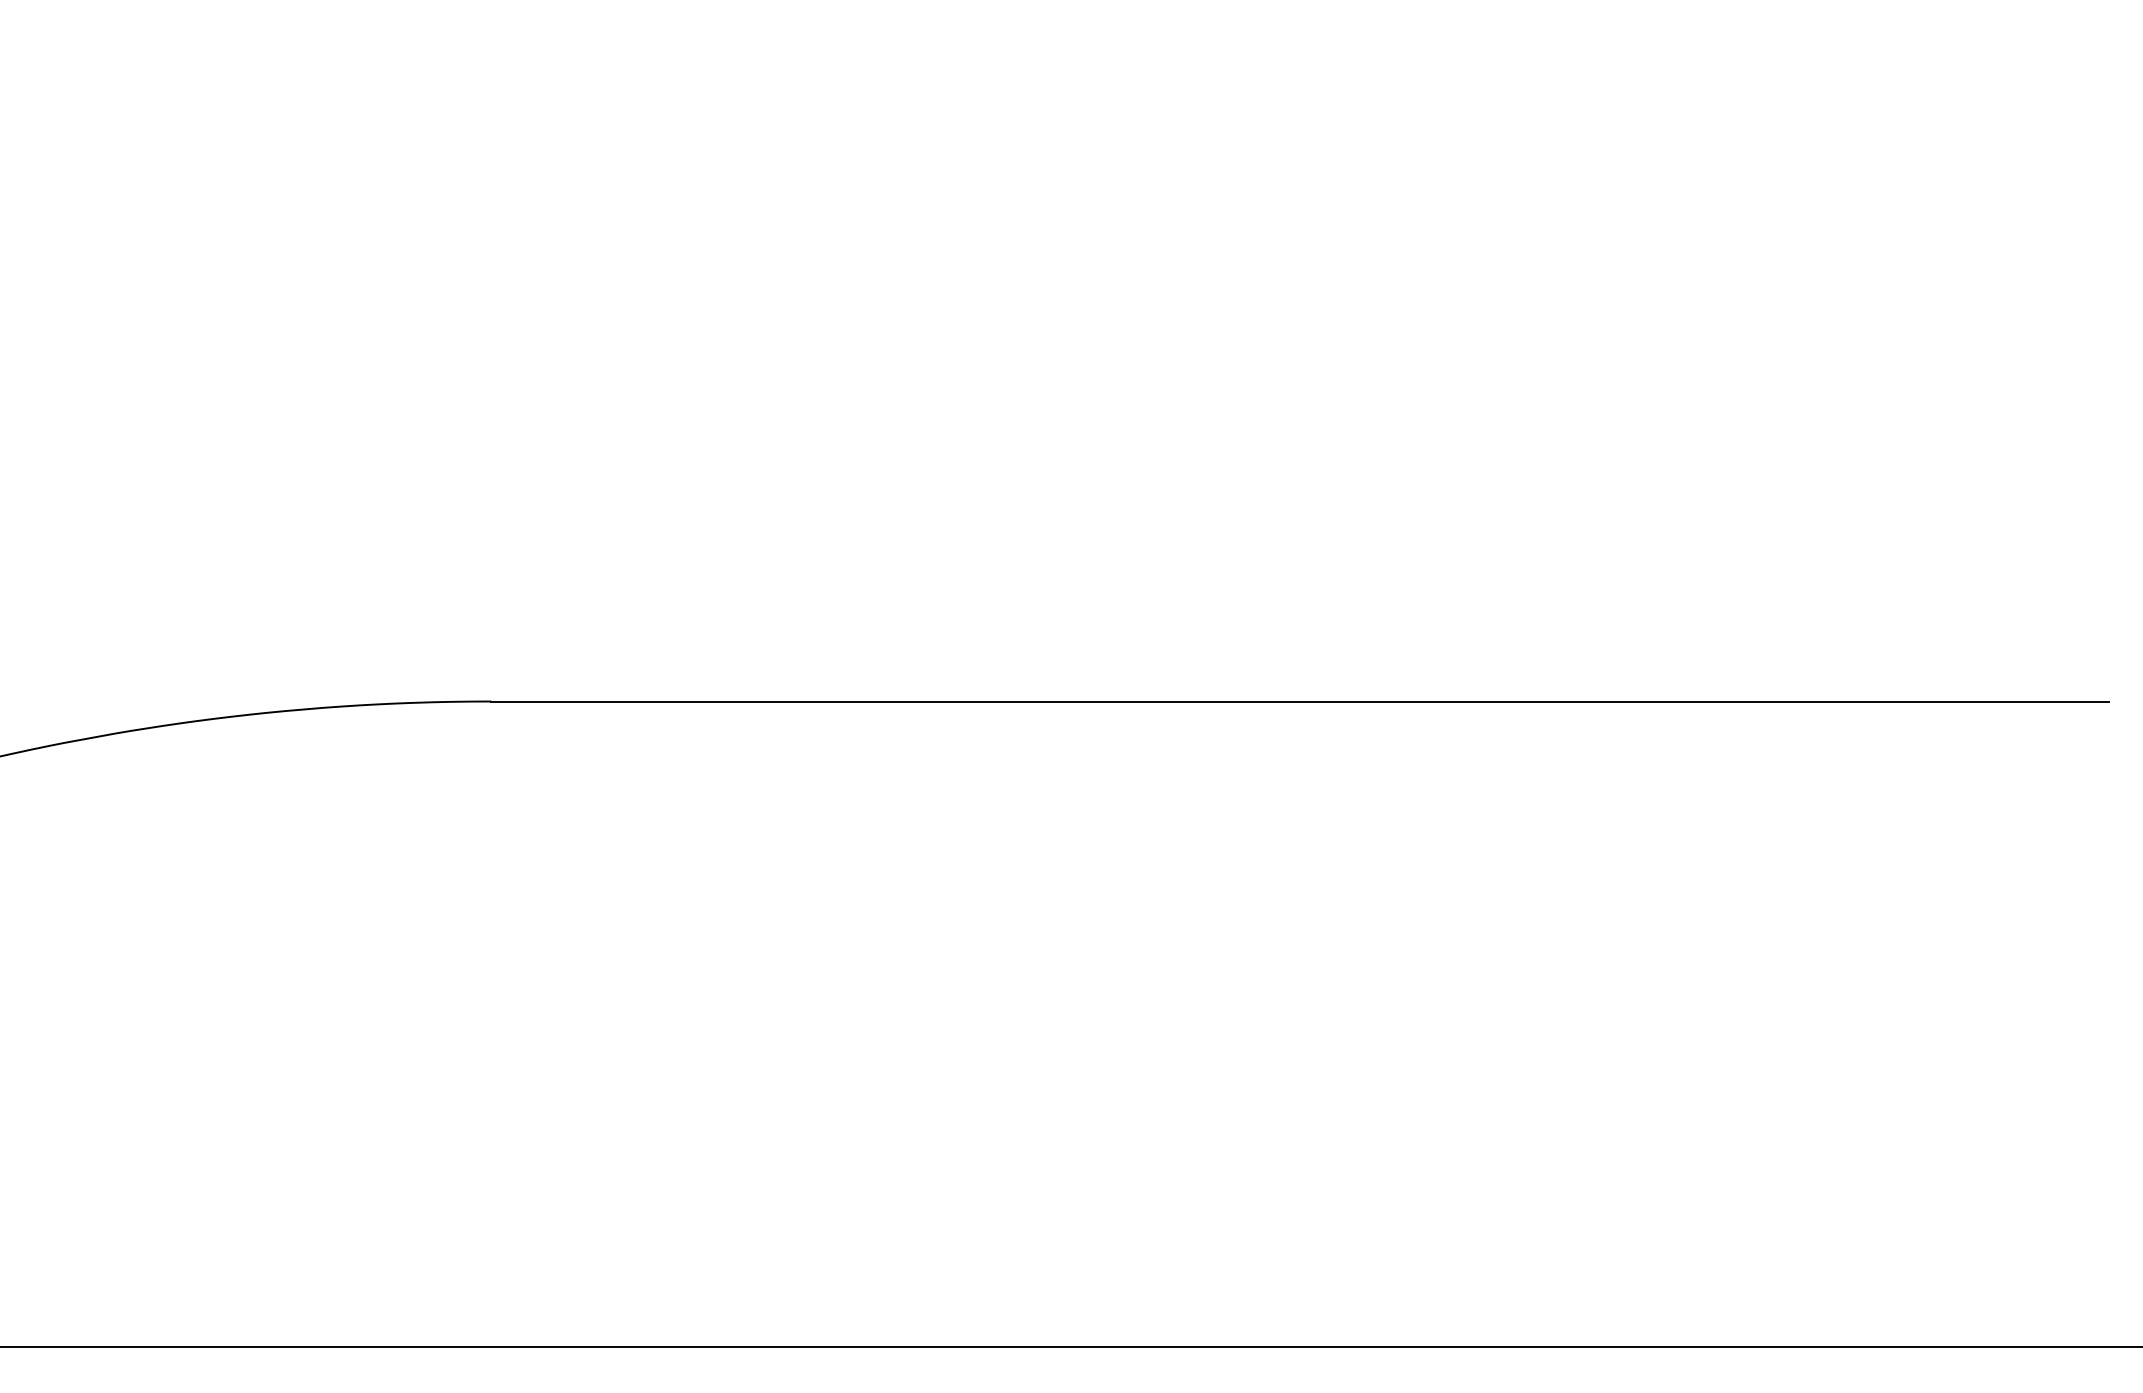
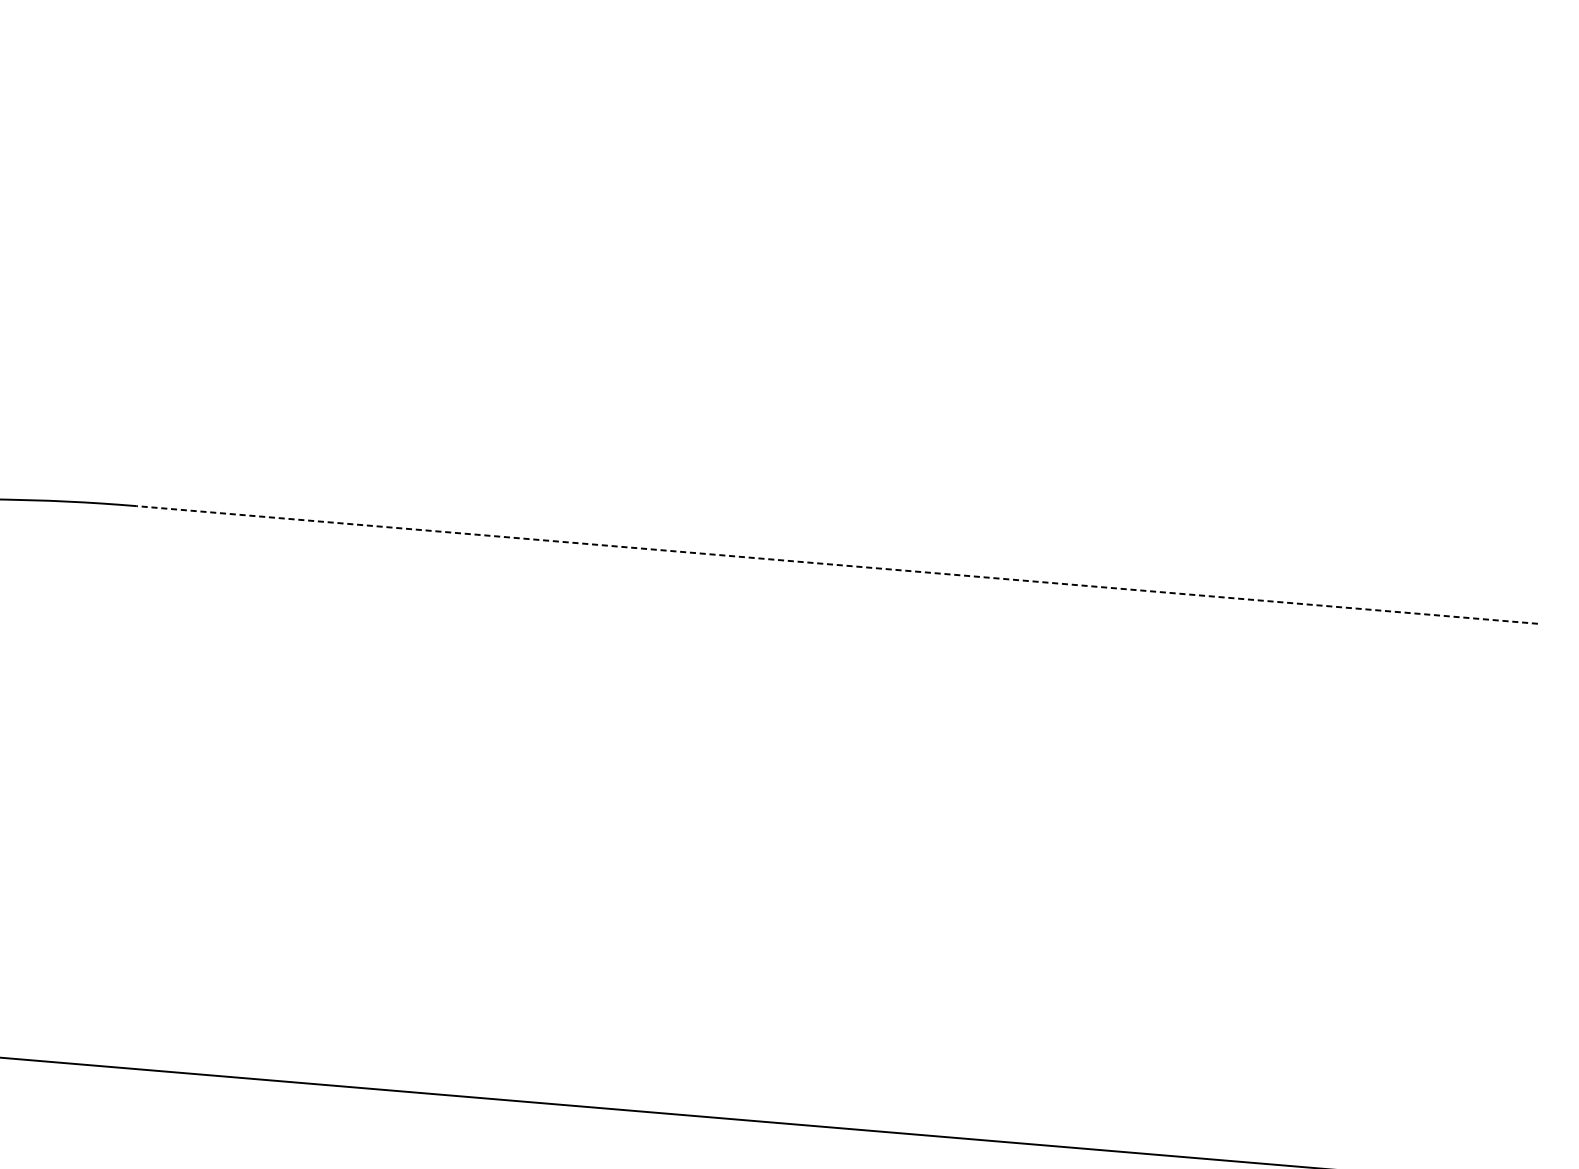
line: (1299, 701) -> (836, 564), solid -> dashed

